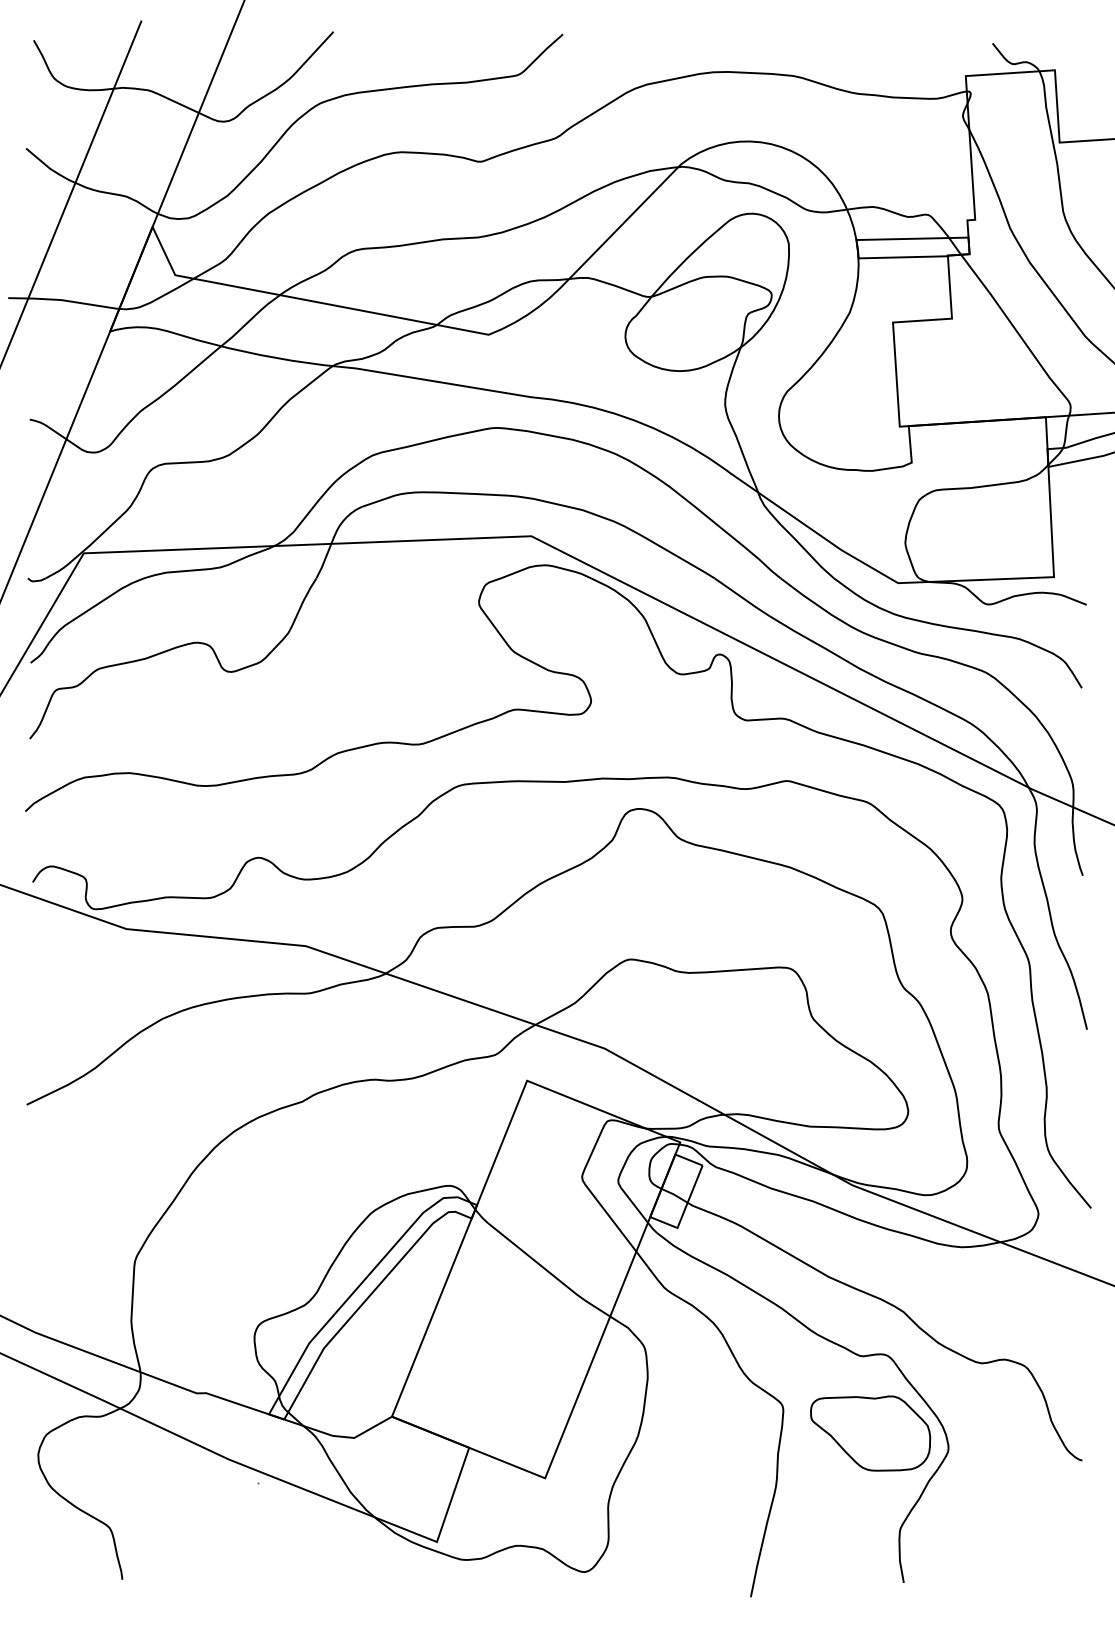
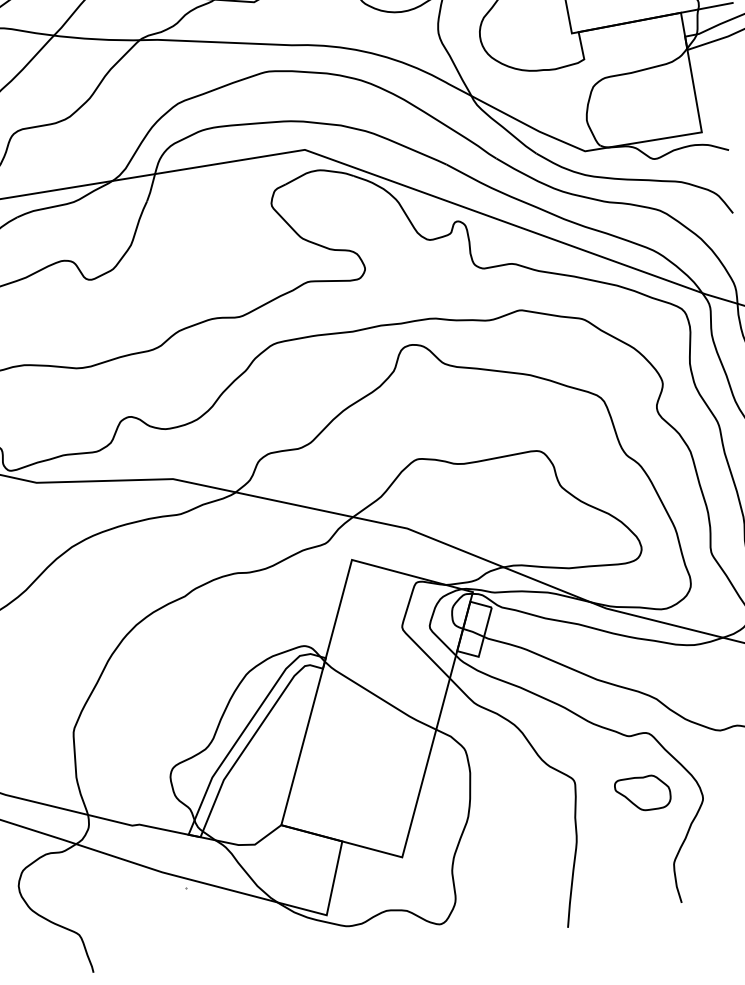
part: (870, 1433) -> (642, 793), size x0.6

